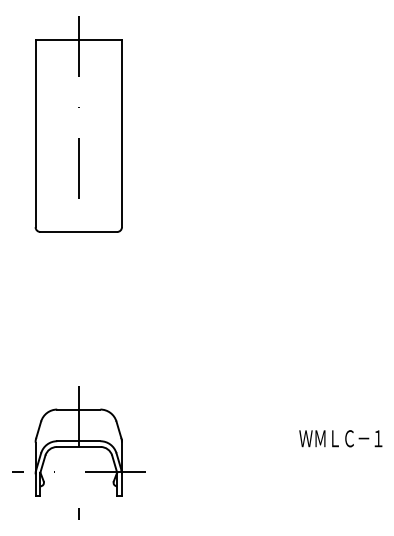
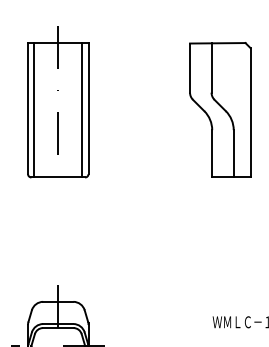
part: (310, 135) -> (220, 109), added
line: (44, 136) -> (34, 110), added
line: (112, 136) -> (81, 110), added

